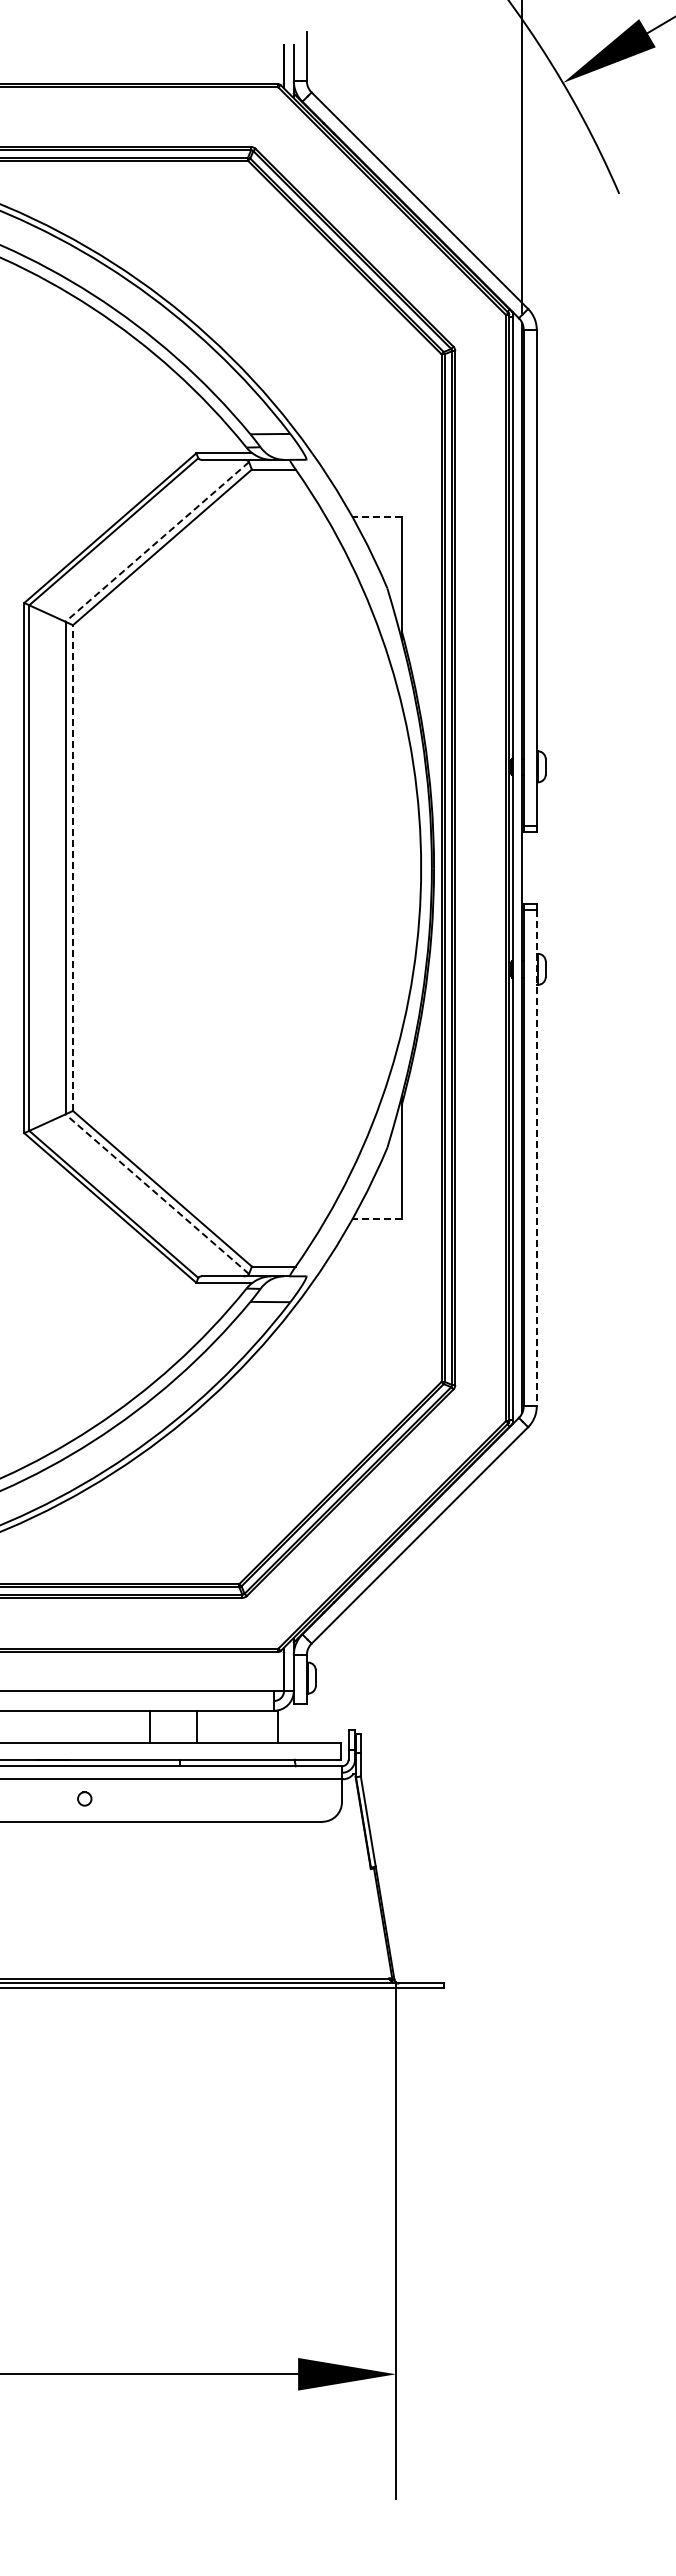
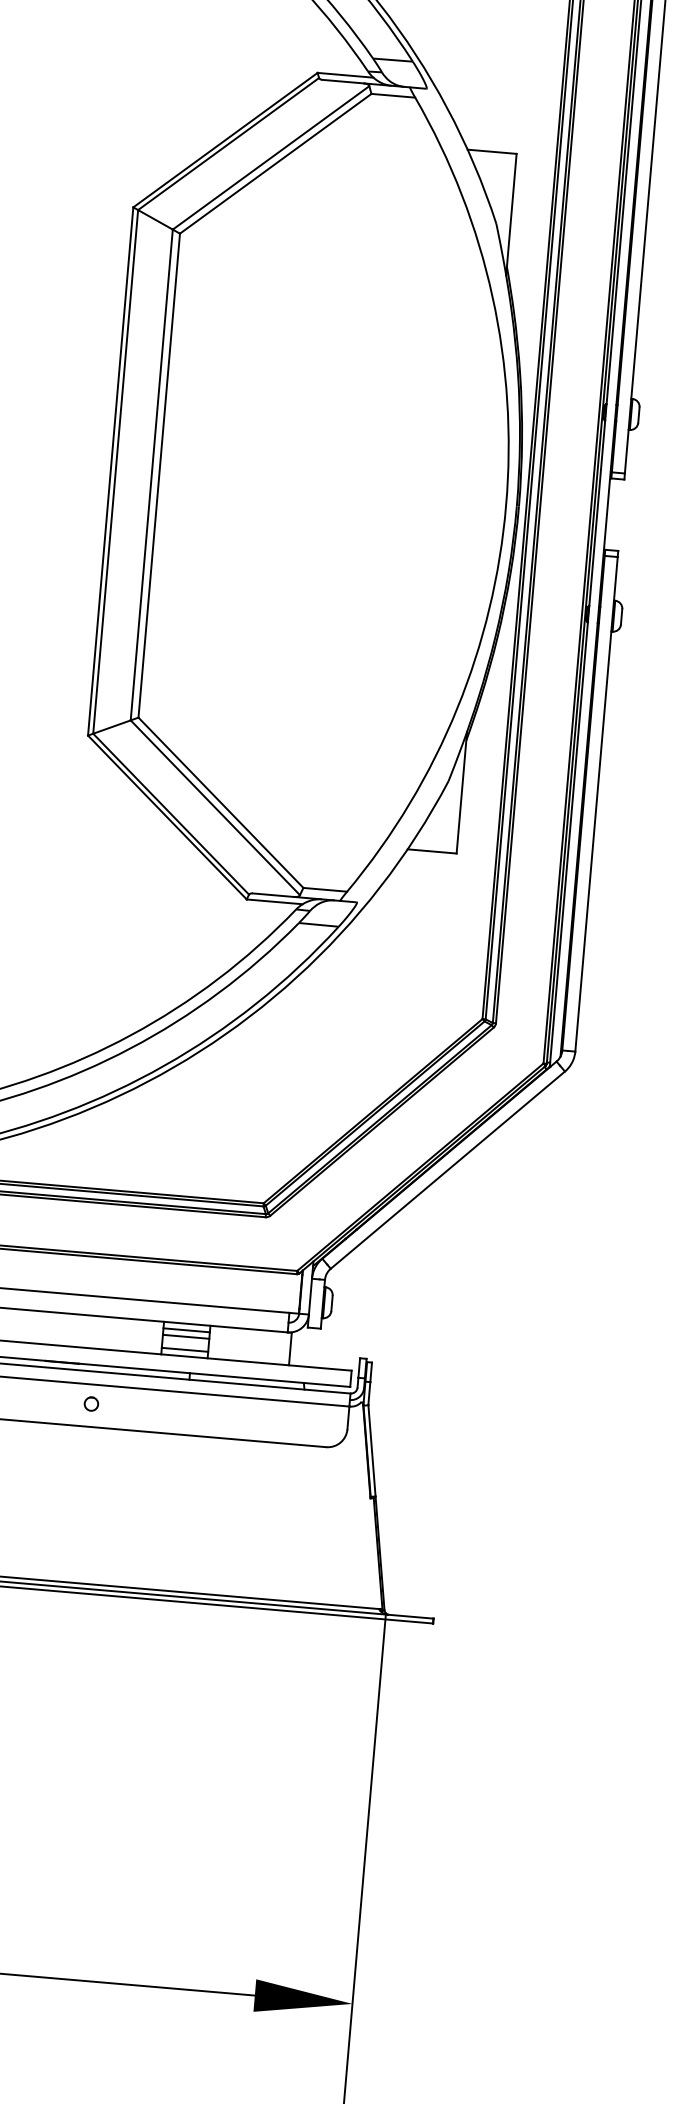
line: (377, 516) -> (492, 151), dashed -> solid
line: (157, 541) -> (271, 157), dashed -> solid
line: (73, 868) -> (159, 476), dashed -> solid
line: (536, 1158) -> (596, 804), dashed -> solid
line: (157, 1194) -> (215, 808), dashed -> solid
line: (377, 1219) -> (432, 851), dashed -> solid
line: (173, 1717) -> (186, 1330), added
line: (173, 1723) -> (186, 1336), added
line: (173, 1736) -> (185, 1349), added

